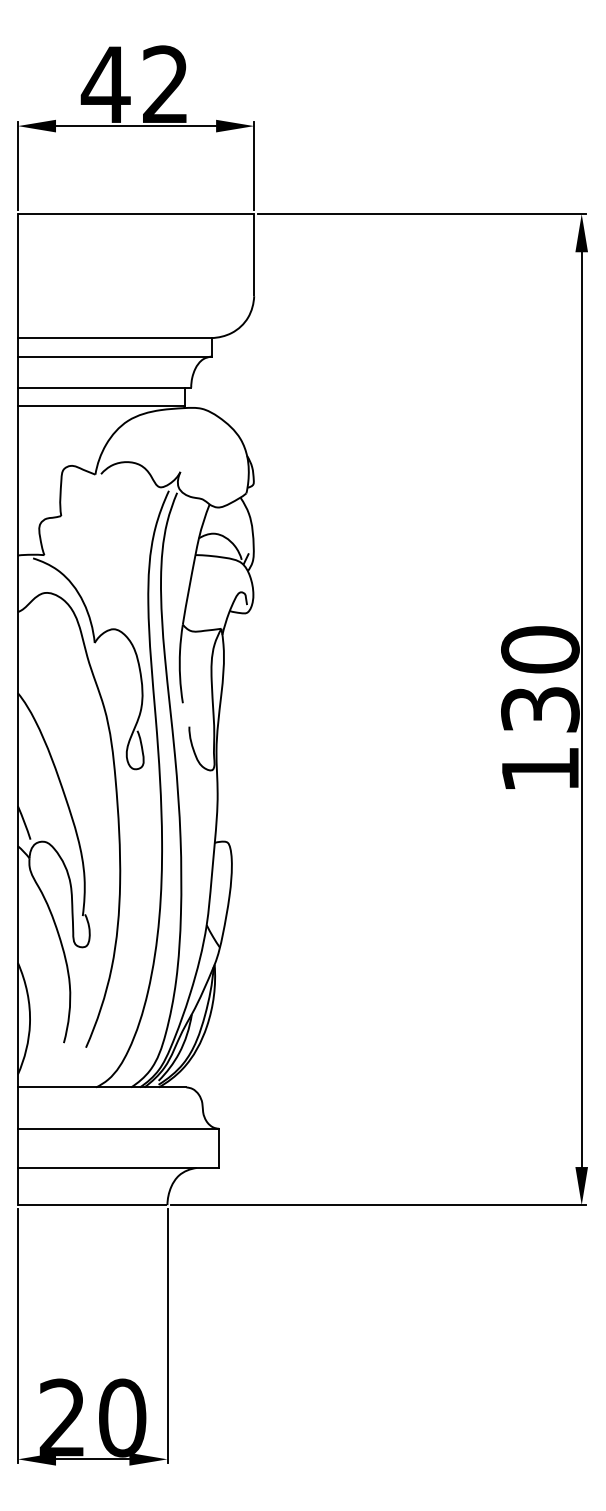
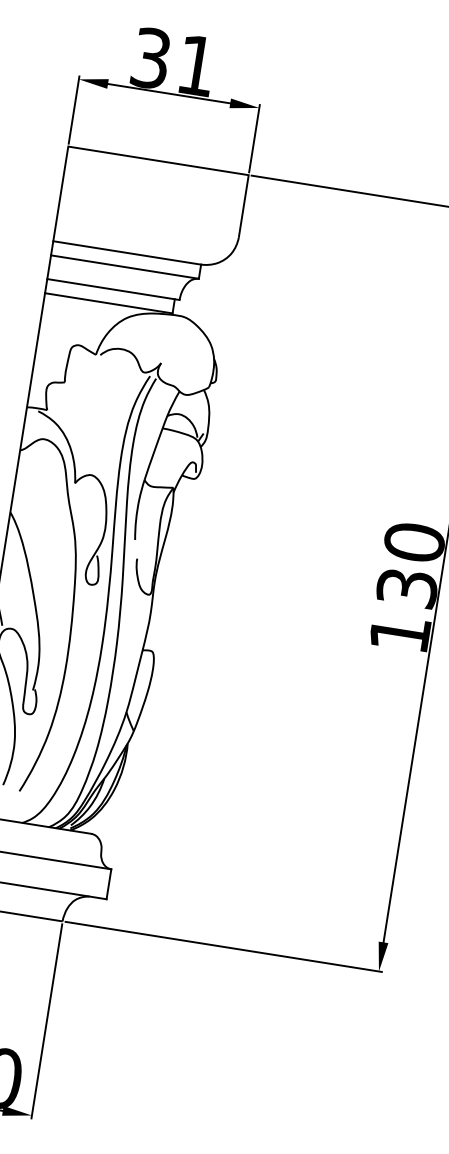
text: (133, 84) -> (172, 61), 42 -> 31

